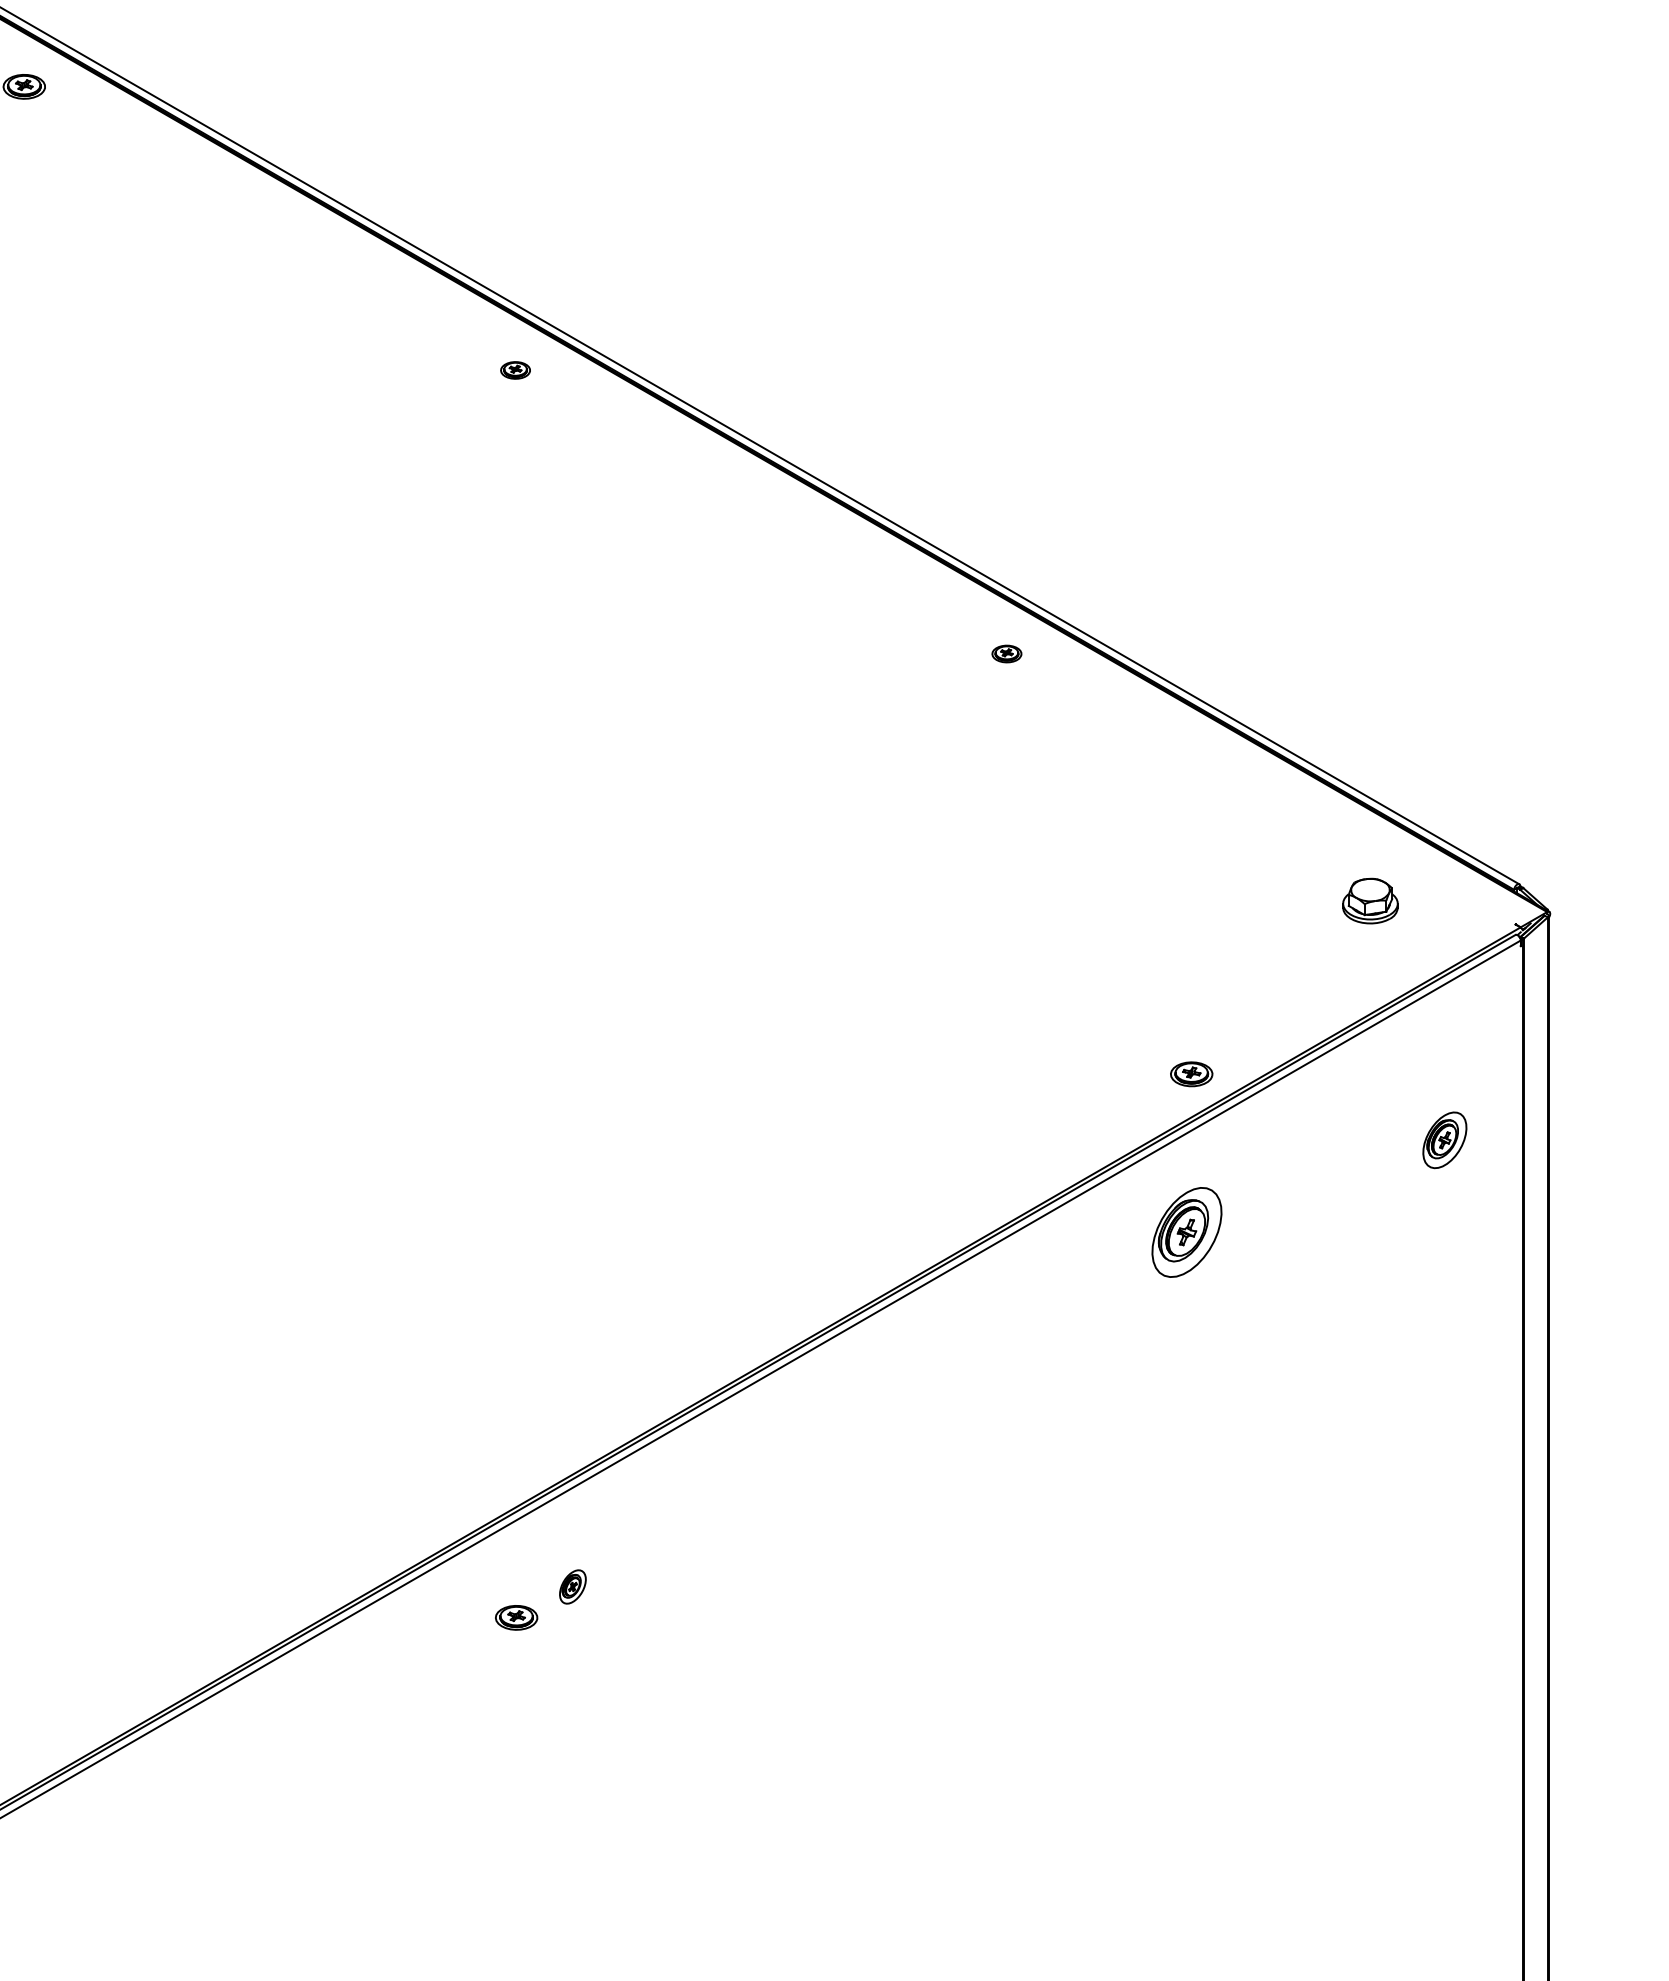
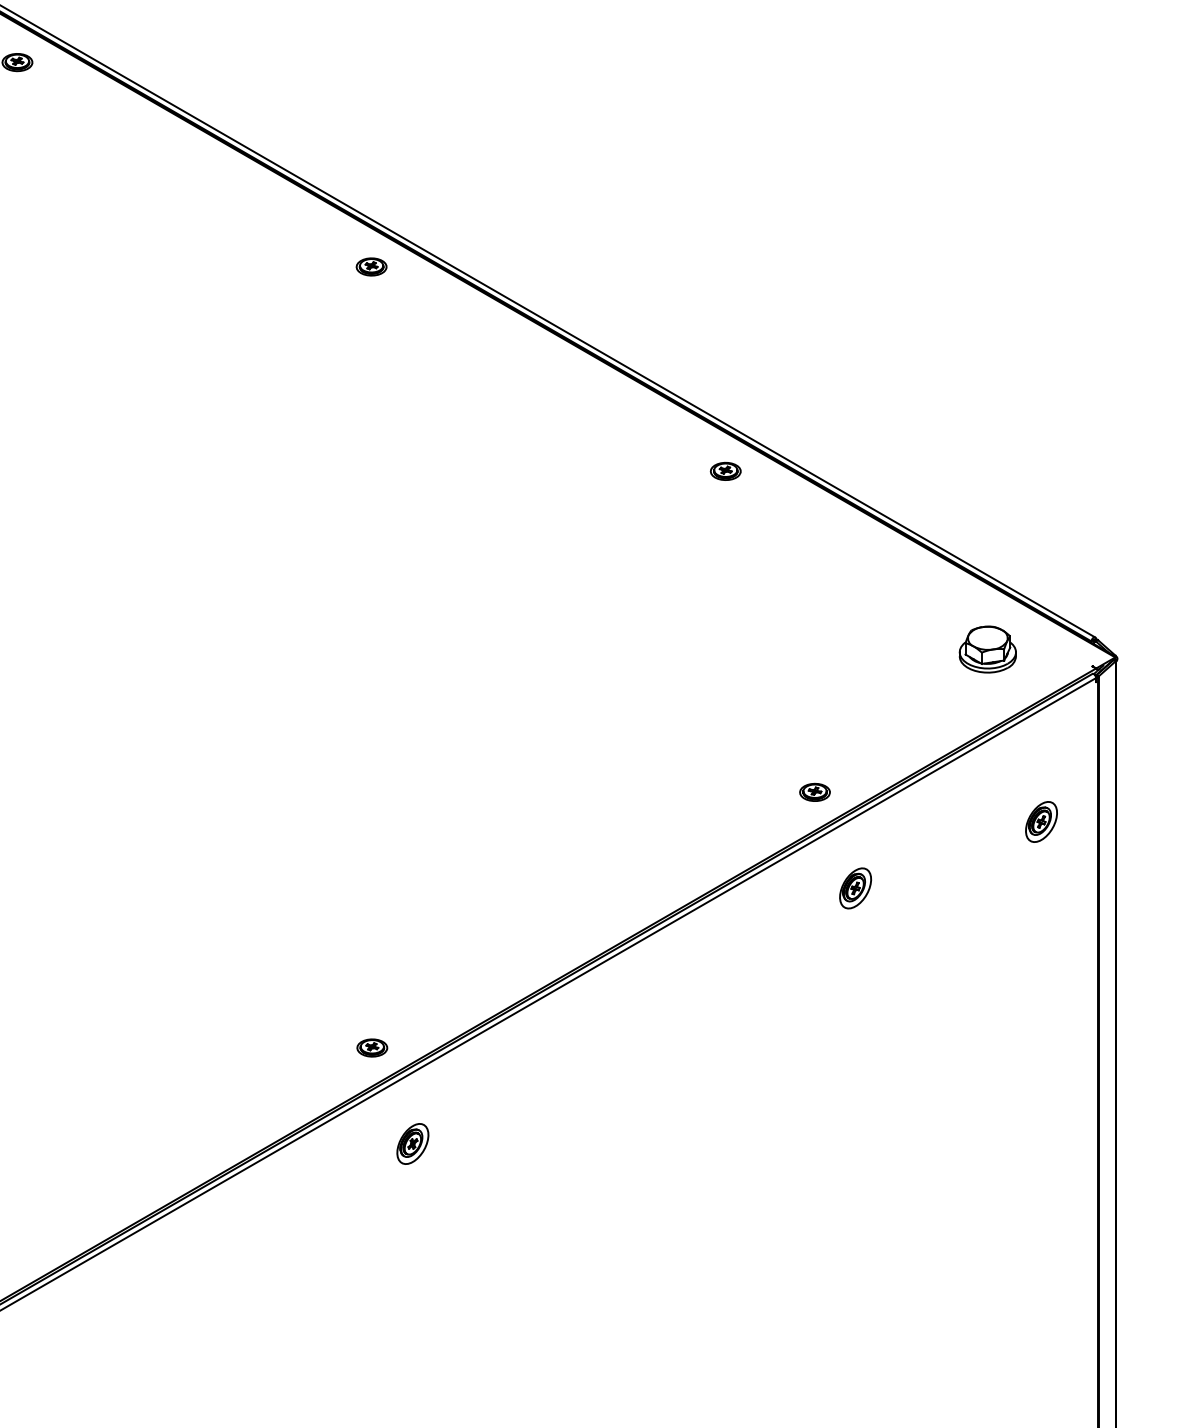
part: (515, 370) -> (371, 267), size x1.43
part: (1006, 653) -> (725, 471), size x1.43
part: (1370, 900) -> (987, 649), size x1.43
part: (1191, 1074) -> (814, 792), moved
part: (1186, 1232) -> (855, 888), size x0.62
part: (572, 1586) -> (412, 1143), size x1.67
part: (516, 1617) -> (372, 1047), moved

